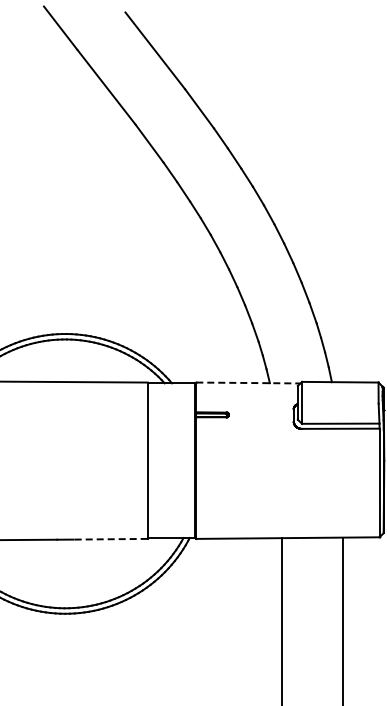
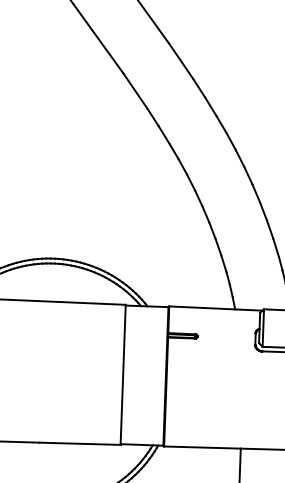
line: (248, 383) -> (216, 308), dashed -> solid
line: (110, 539) -> (87, 444), dashed -> solid

